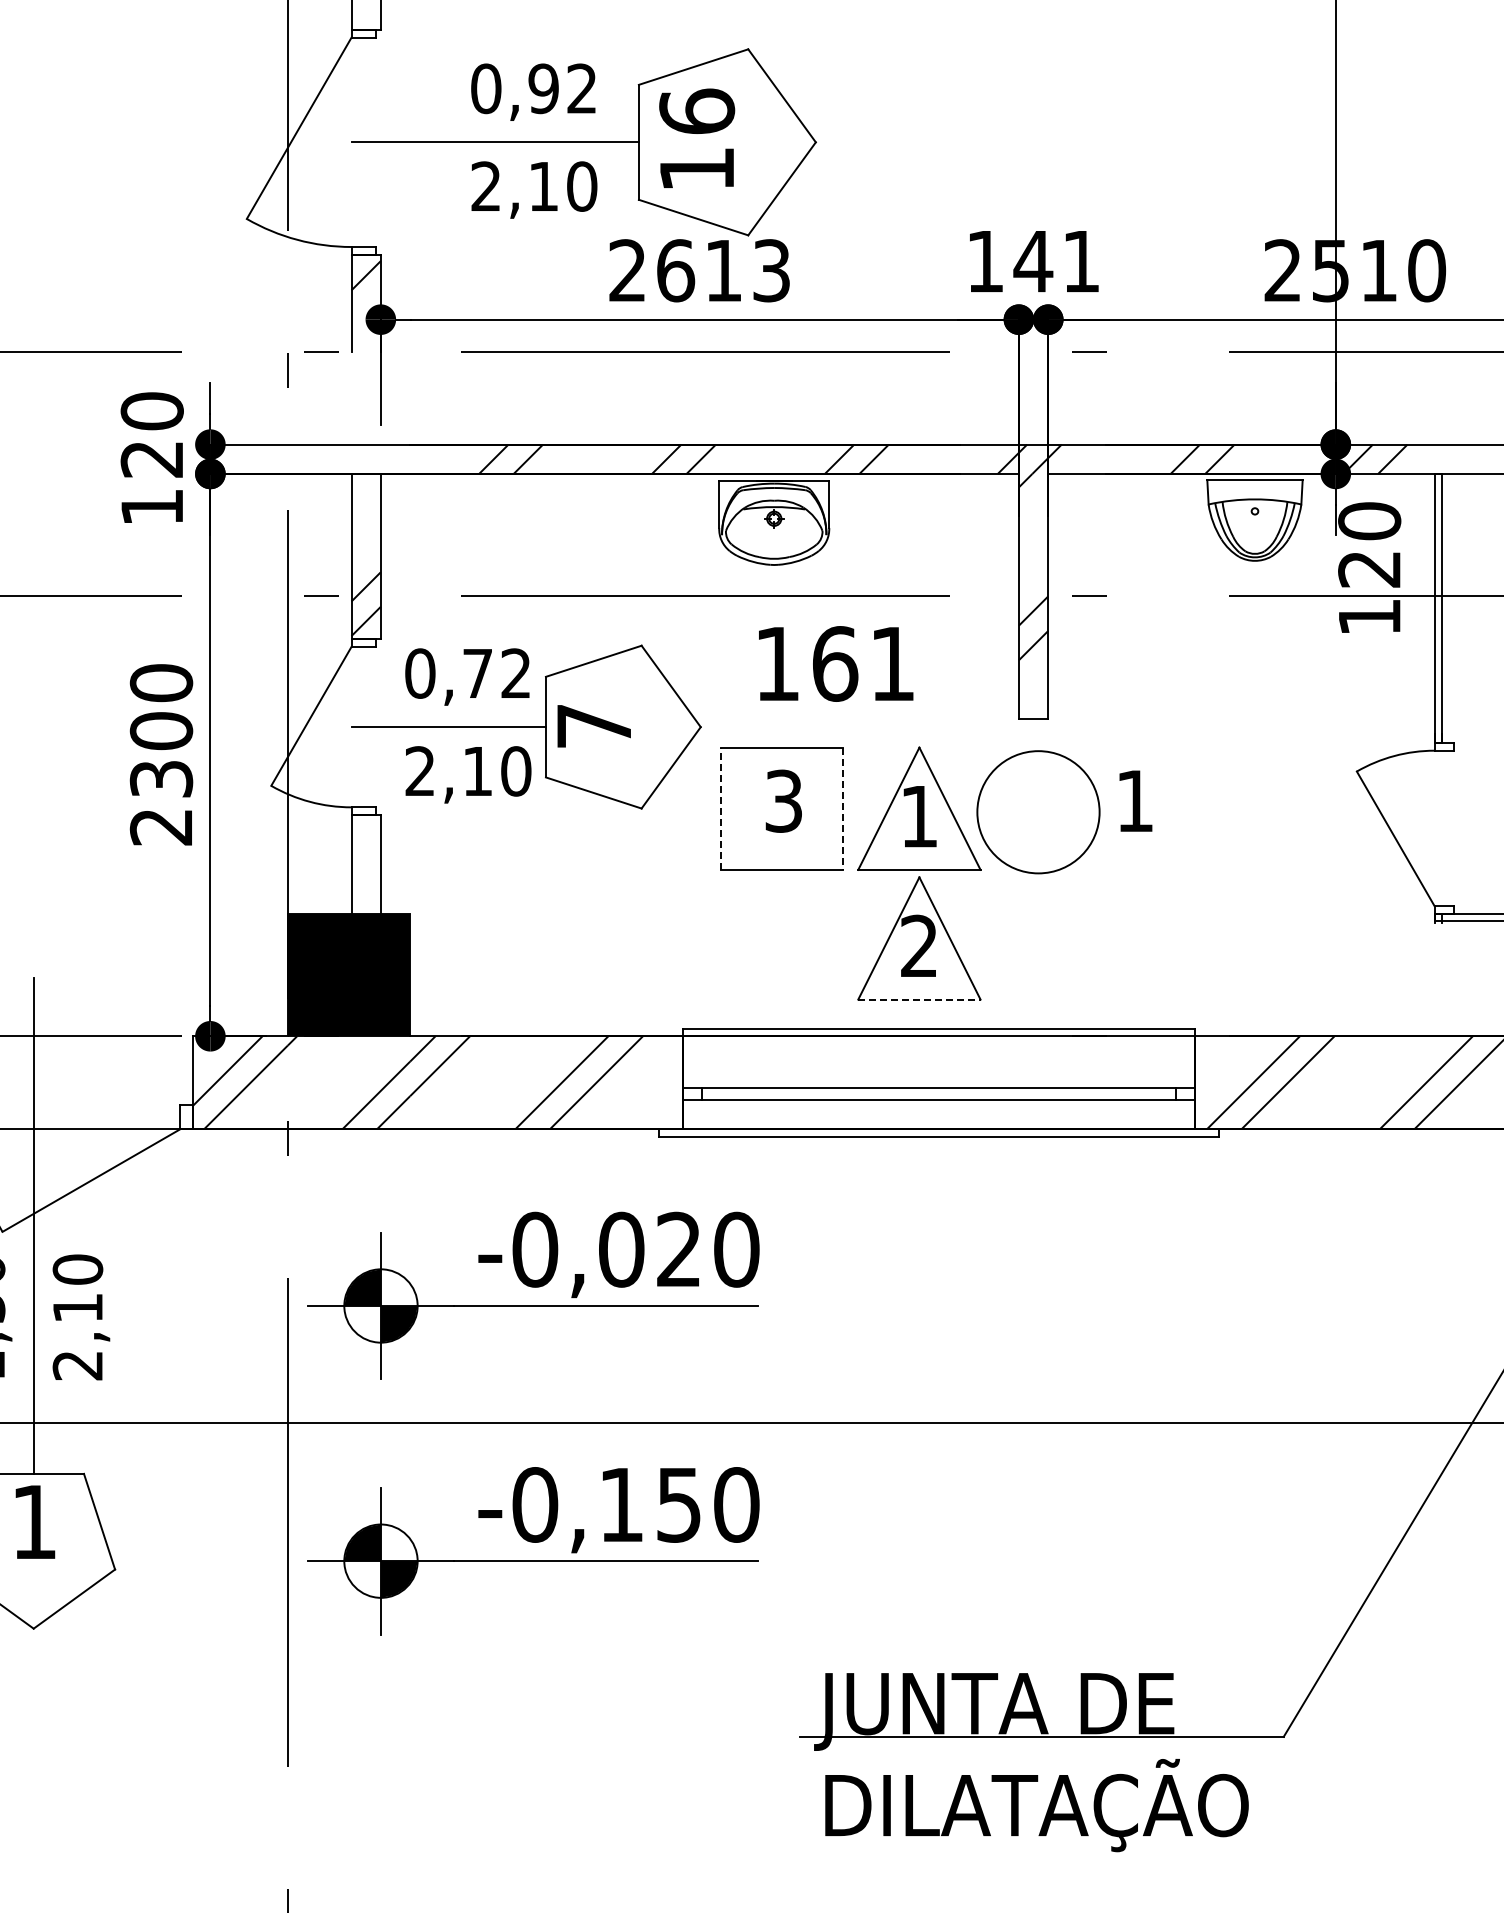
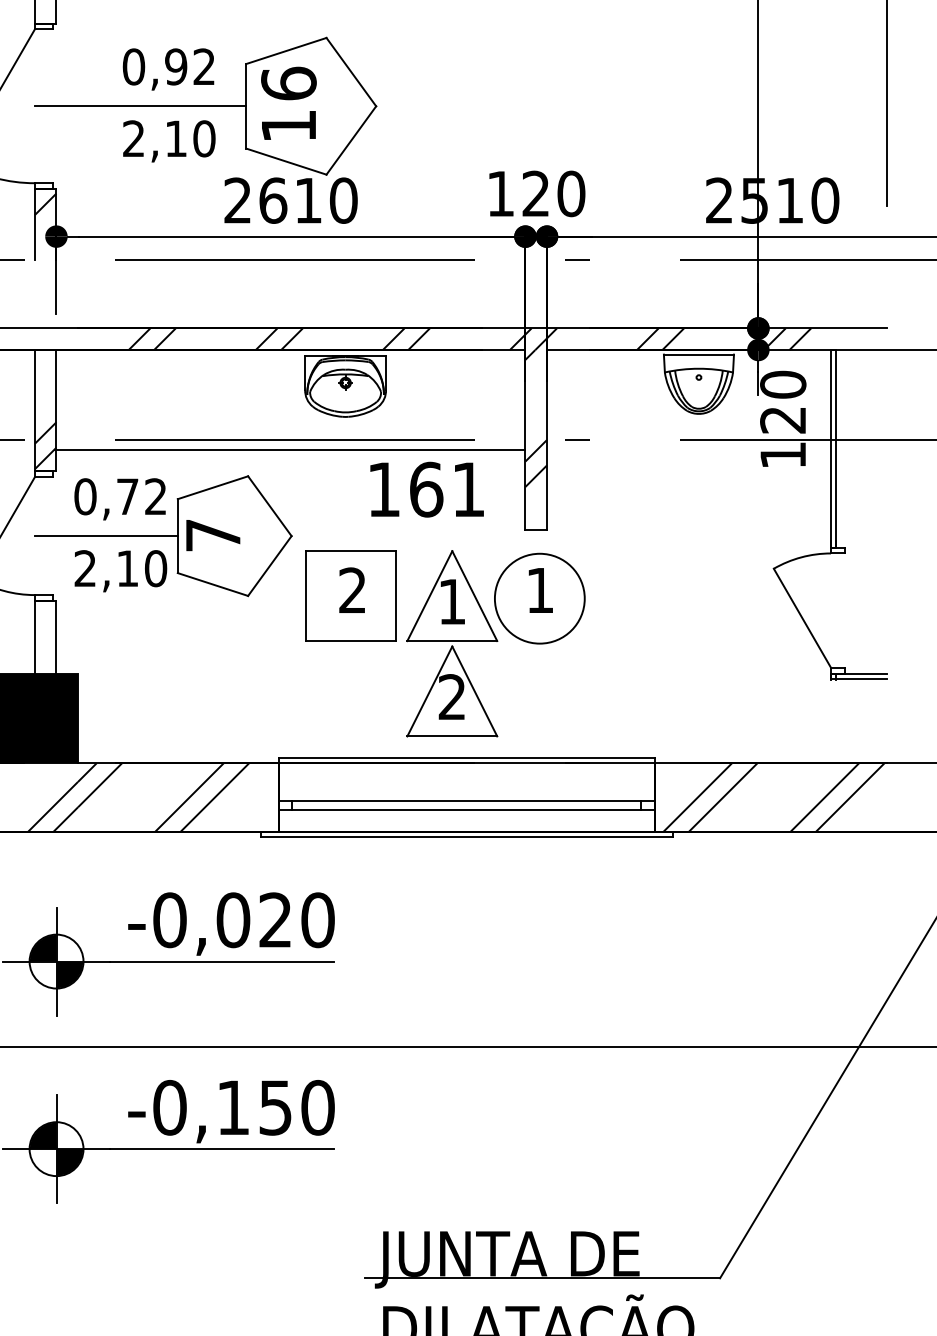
text: (1056, 261) -> (553, 193), 141 -> 120
text: (771, 270) -> (343, 200), 2613 -> 2610
line: (697, 609) -> (289, 449), added
text: (836, 663) -> (427, 489), moved
text: (783, 800) -> (352, 590), 3 -> 2
text: (1135, 800) -> (540, 590), moved
line: (720, 808) -> (306, 595), dashed -> solid
line: (843, 809) -> (396, 596), dashed -> solid
line: (919, 999) -> (452, 736), dashed -> solid

